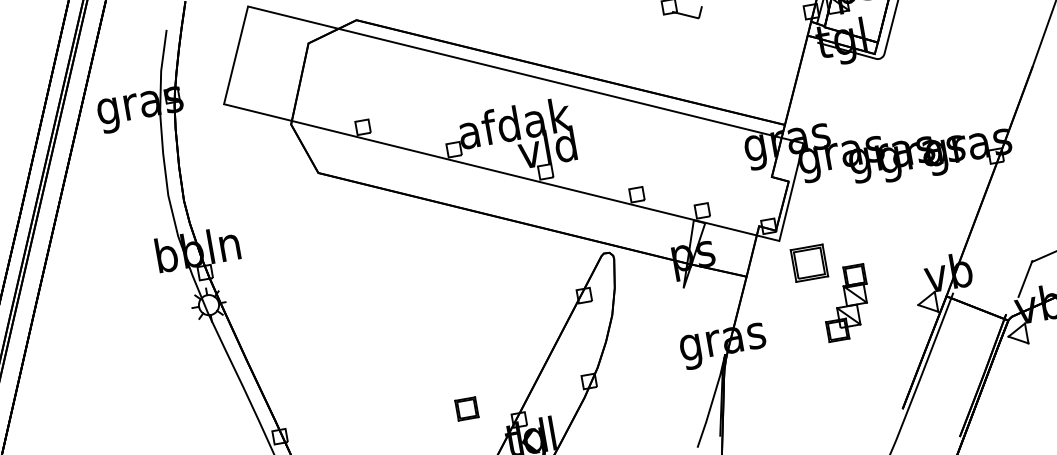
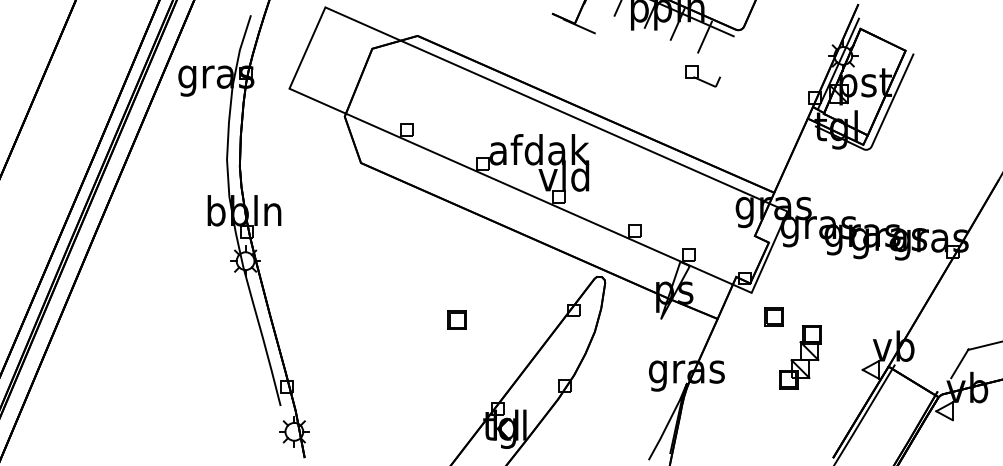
part: (808, 263) -> (773, 316), size x0.62
part: (466, 408) -> (456, 319), moved

